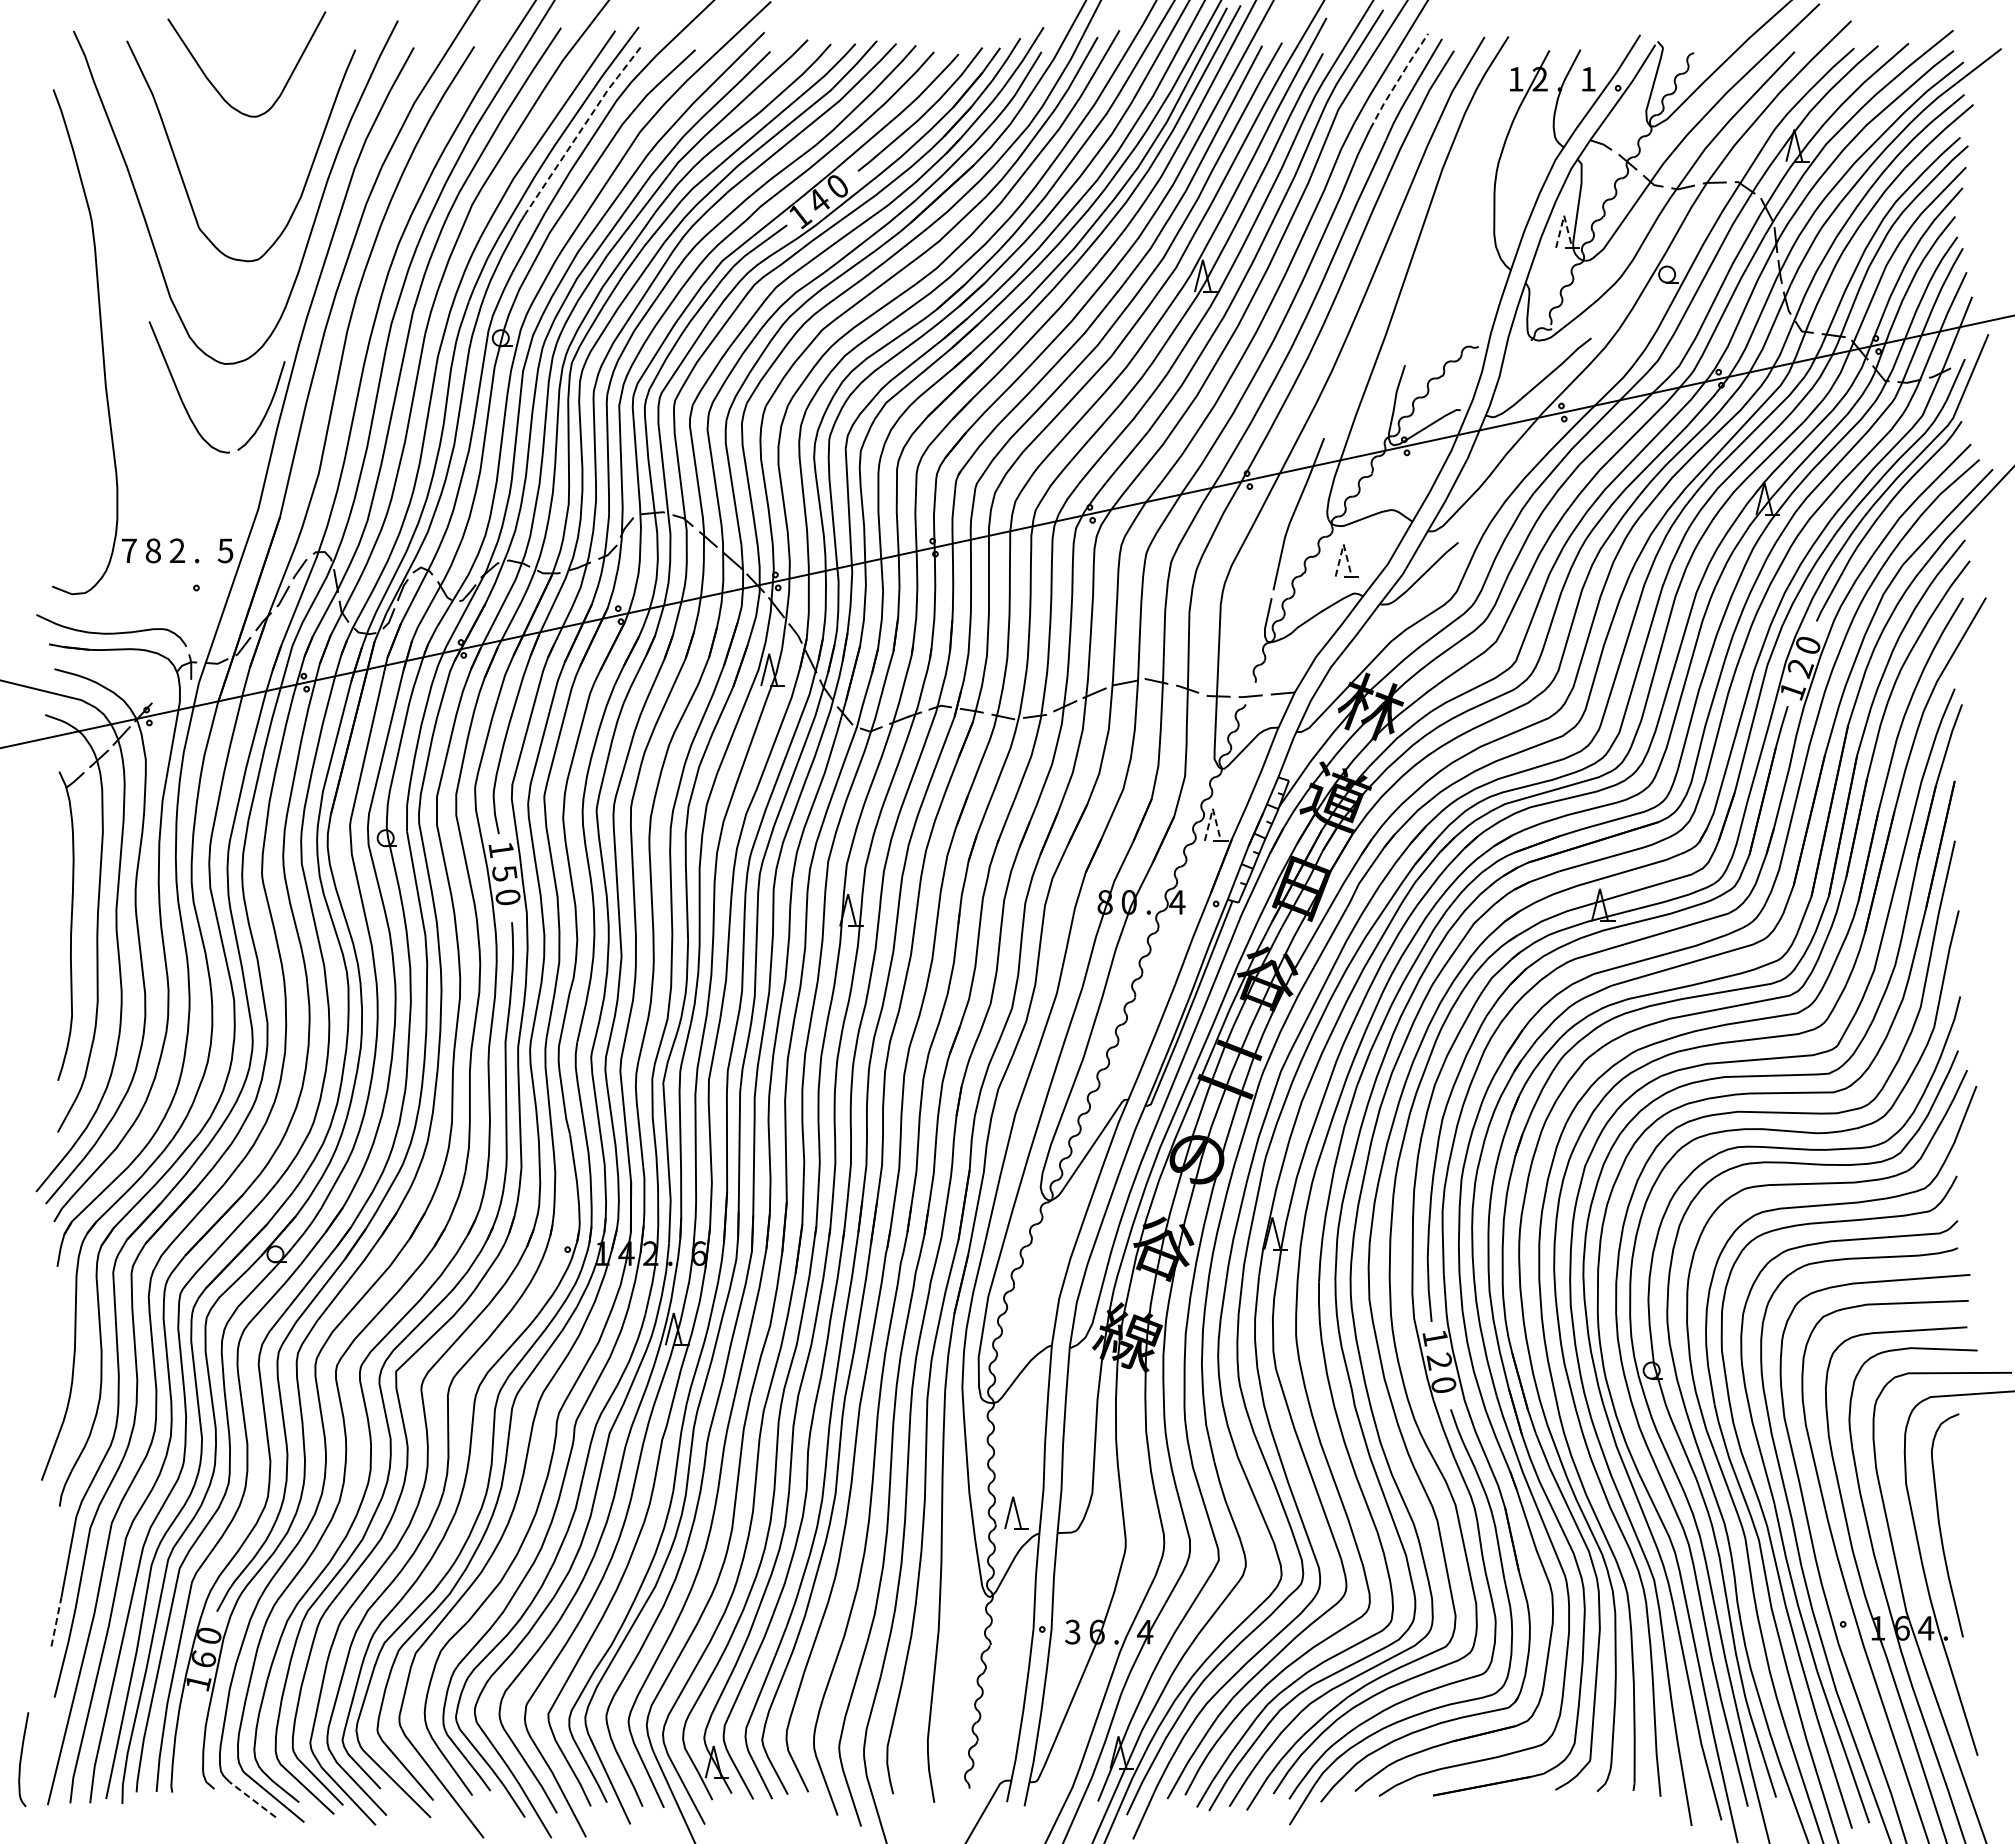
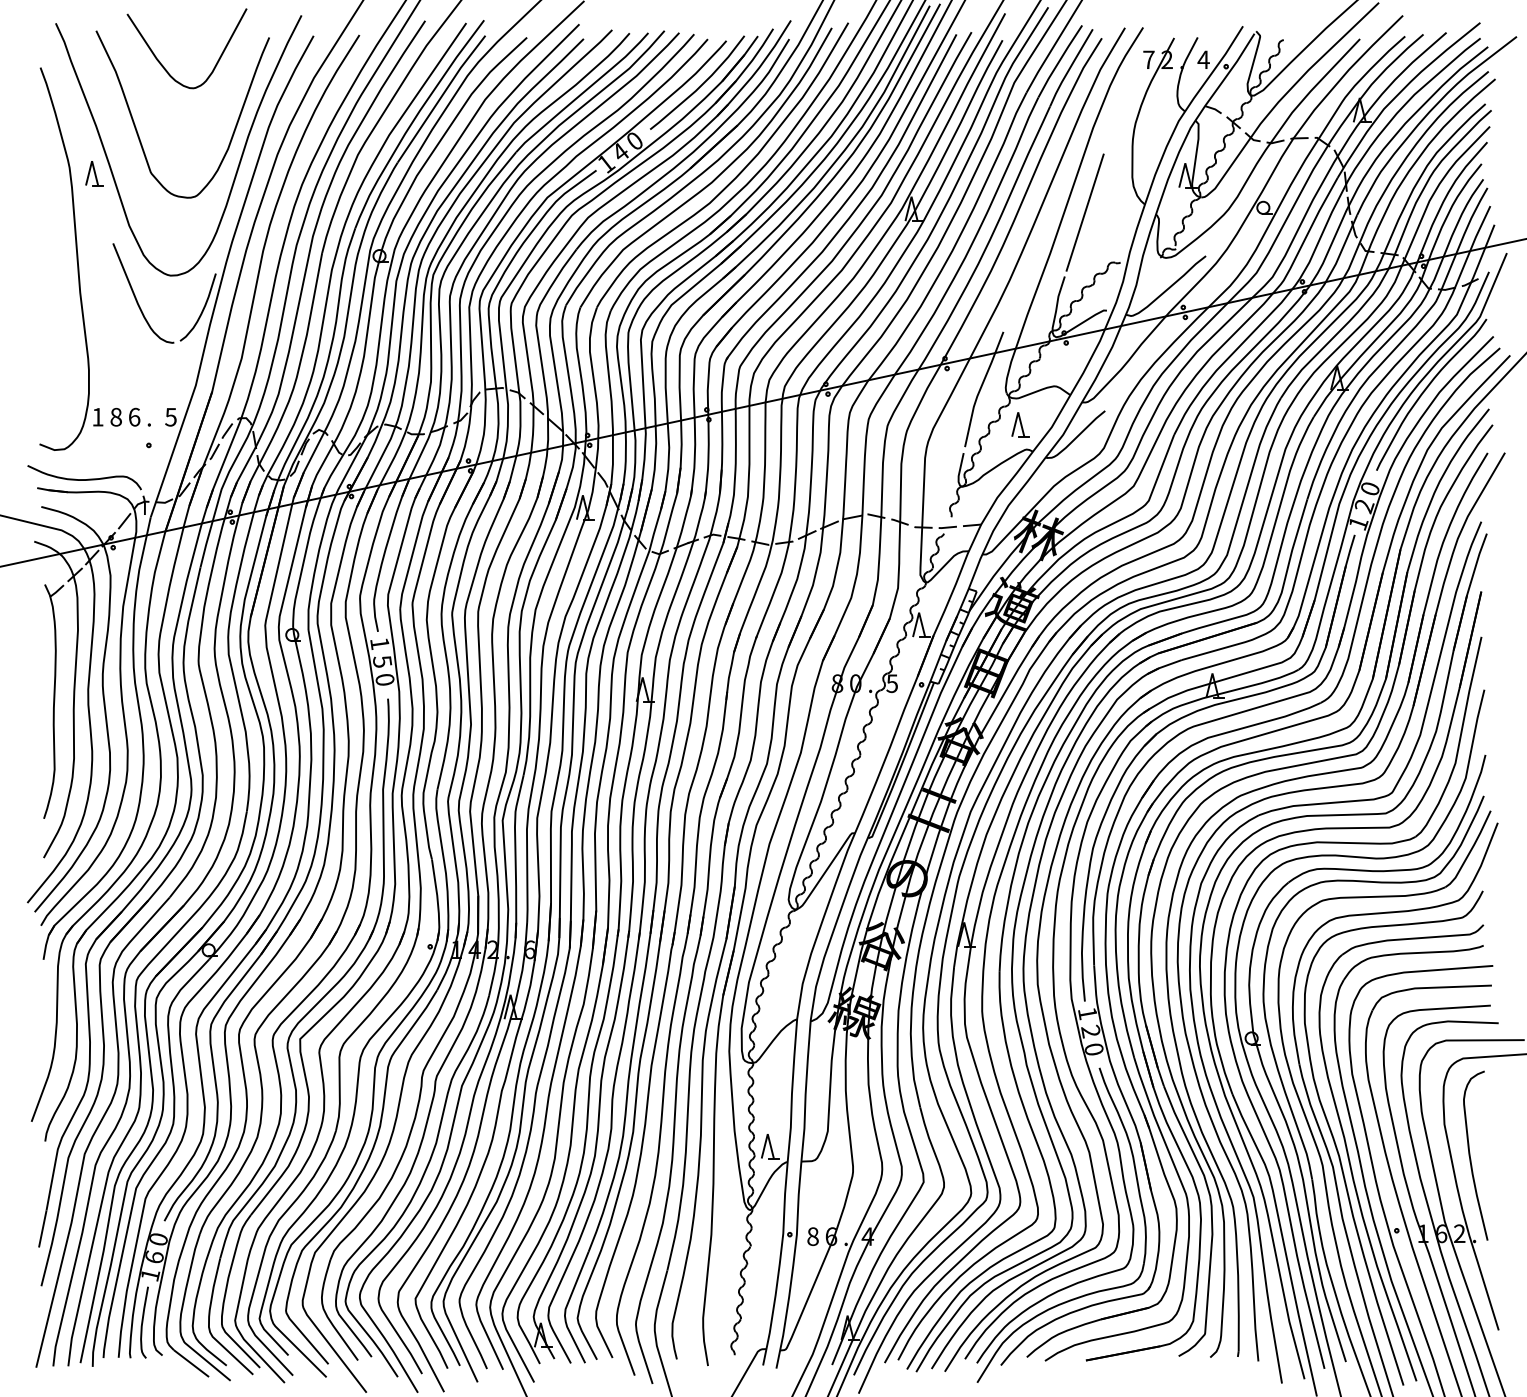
text: (1515, 79) -> (1148, 60), 1 -> 7
text: (1588, 79) -> (1203, 60), 1 -> 4
line: (1398, 80) -> (1059, 60), dashed -> solid
line: (581, 129) -> (440, 97), dashed -> solid
line: (1564, 215) -> (1185, 163), dashed -> solid
part: (124, 228) -> (94, 172), added
line: (1431, 280) -> (1084, 212), added
line: (1343, 544) -> (1018, 412), dashed -> solid
text: (128, 550) -> (97, 416), 7 -> 1
text: (177, 550) -> (134, 416), 2 -> 6
line: (164, 687) -> (124, 520), added
line: (1212, 808) -> (918, 612), dashed -> solid
text: (1177, 902) -> (892, 683), 4 -> 5
line: (56, 1621) -> (42, 1228), dashed -> solid
text: (1925, 1627) -> (1459, 1233), 4 -> 2
text: (1072, 1631) -> (812, 1236), 3 -> 8
curve: (21, 1759) -> (142, 1322), moved
line: (252, 1799) -> (191, 1363), dashed -> solid

